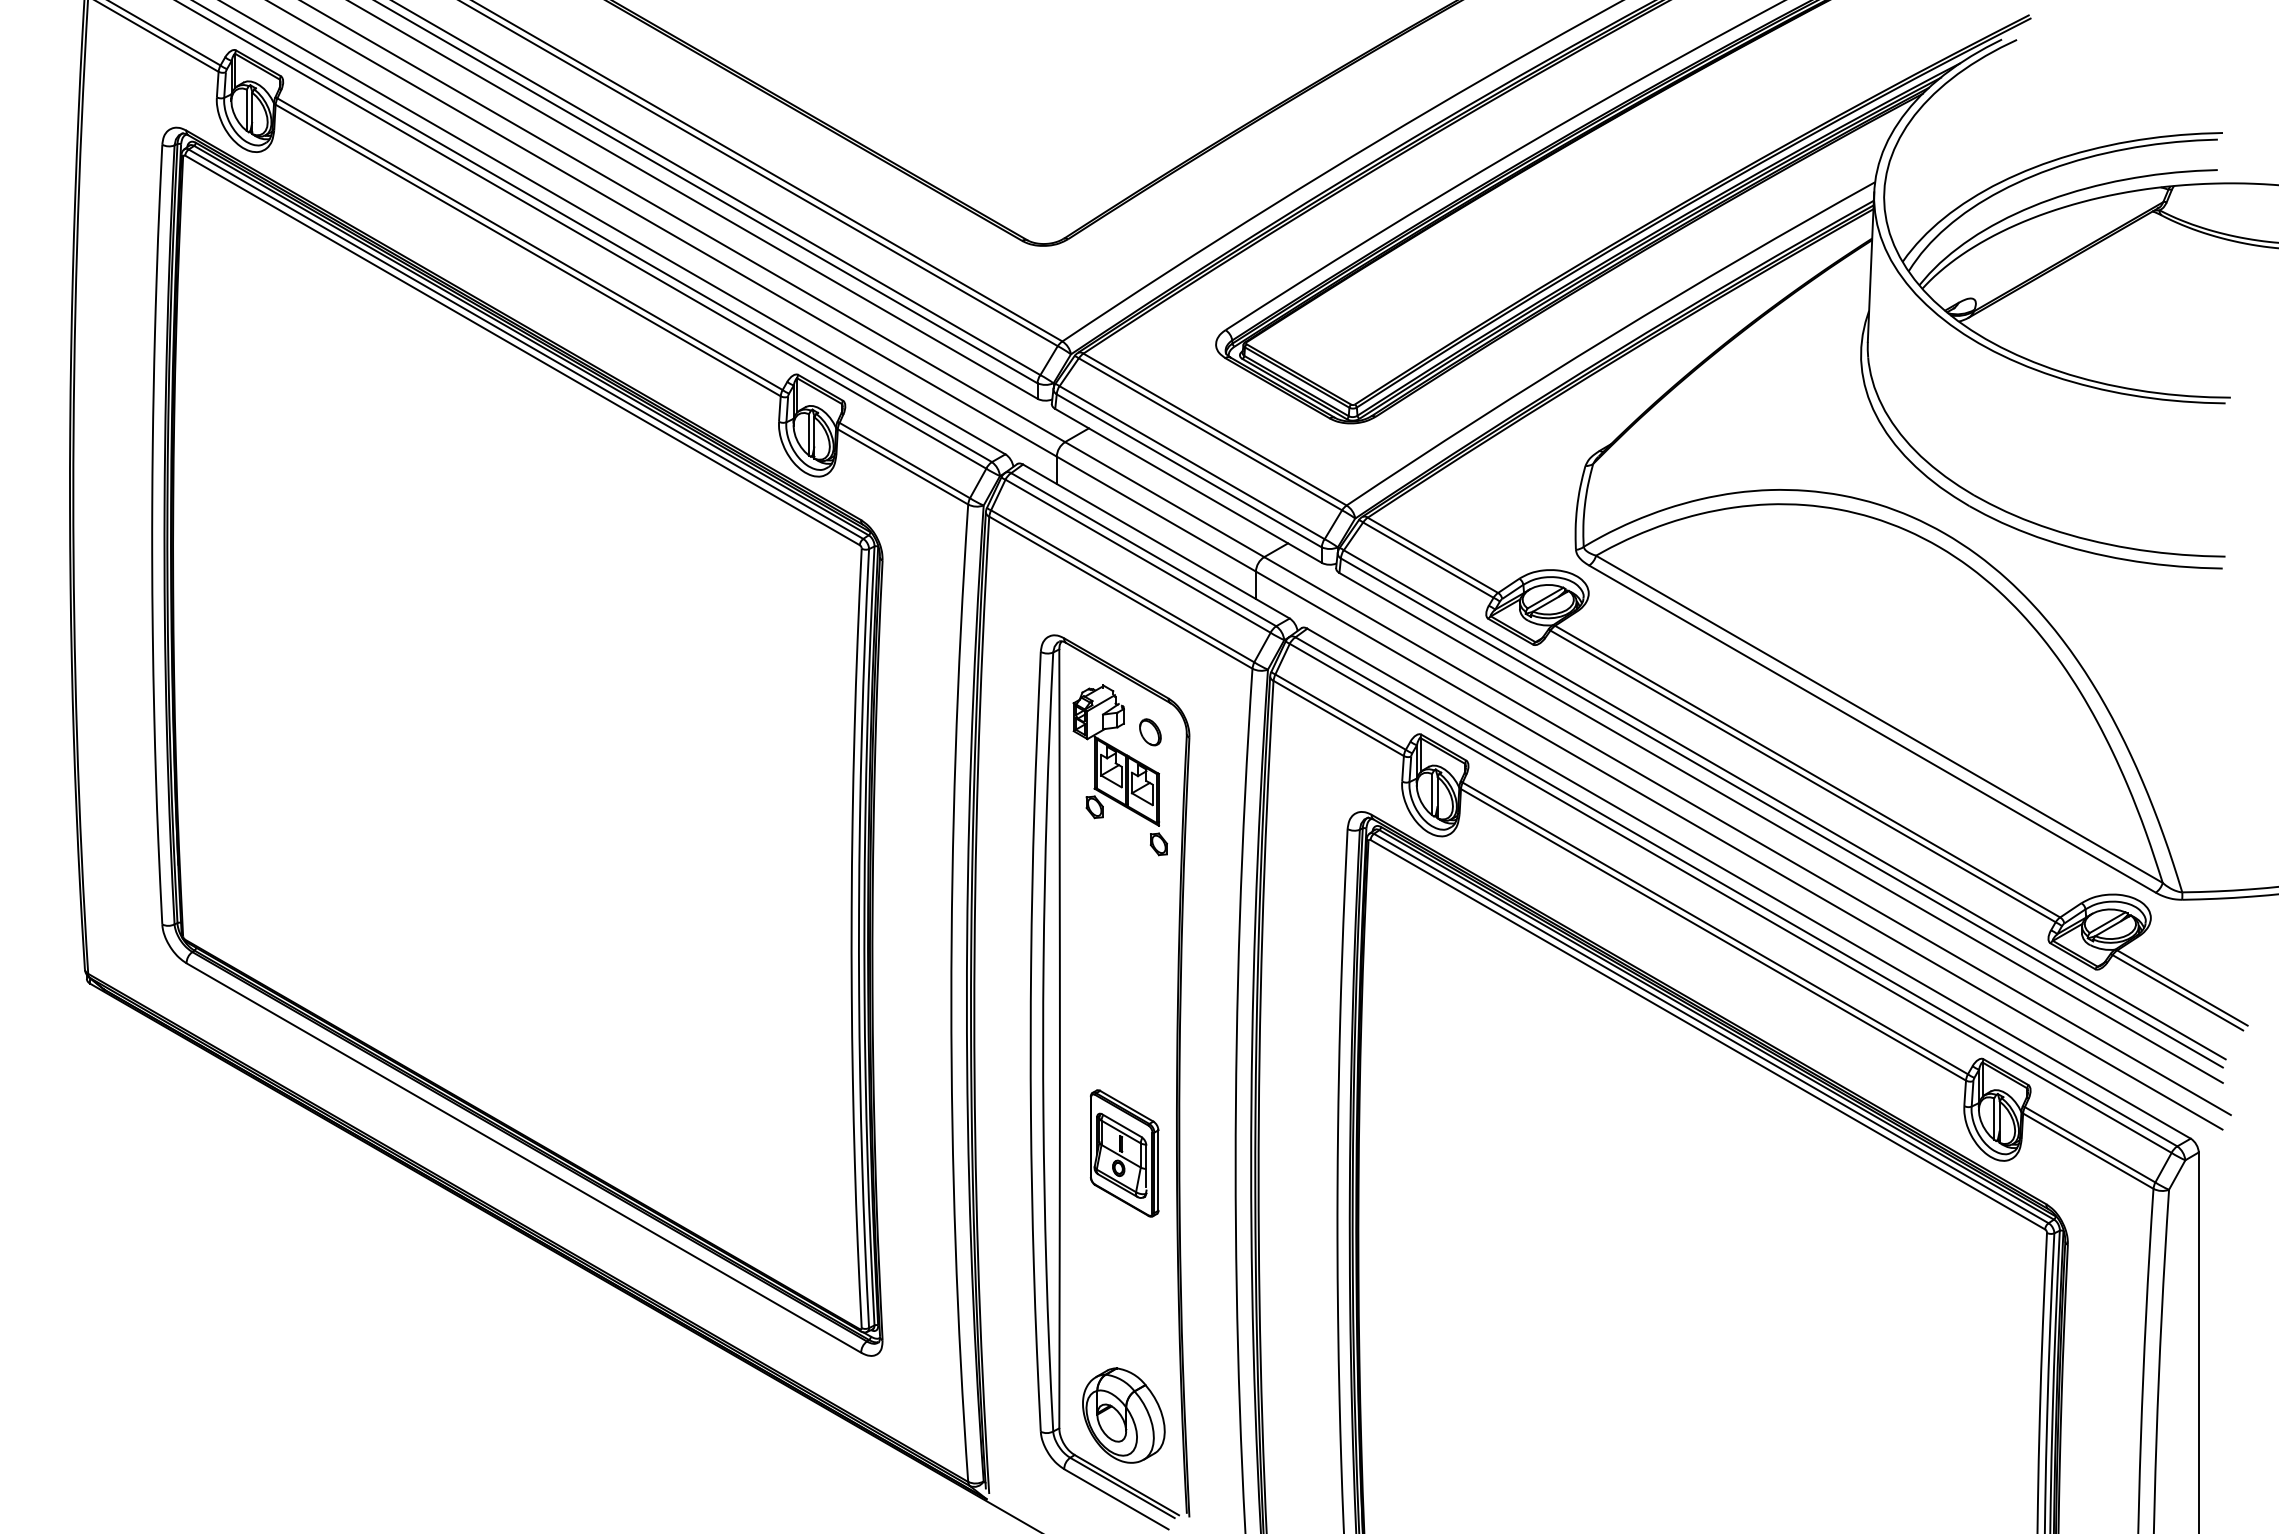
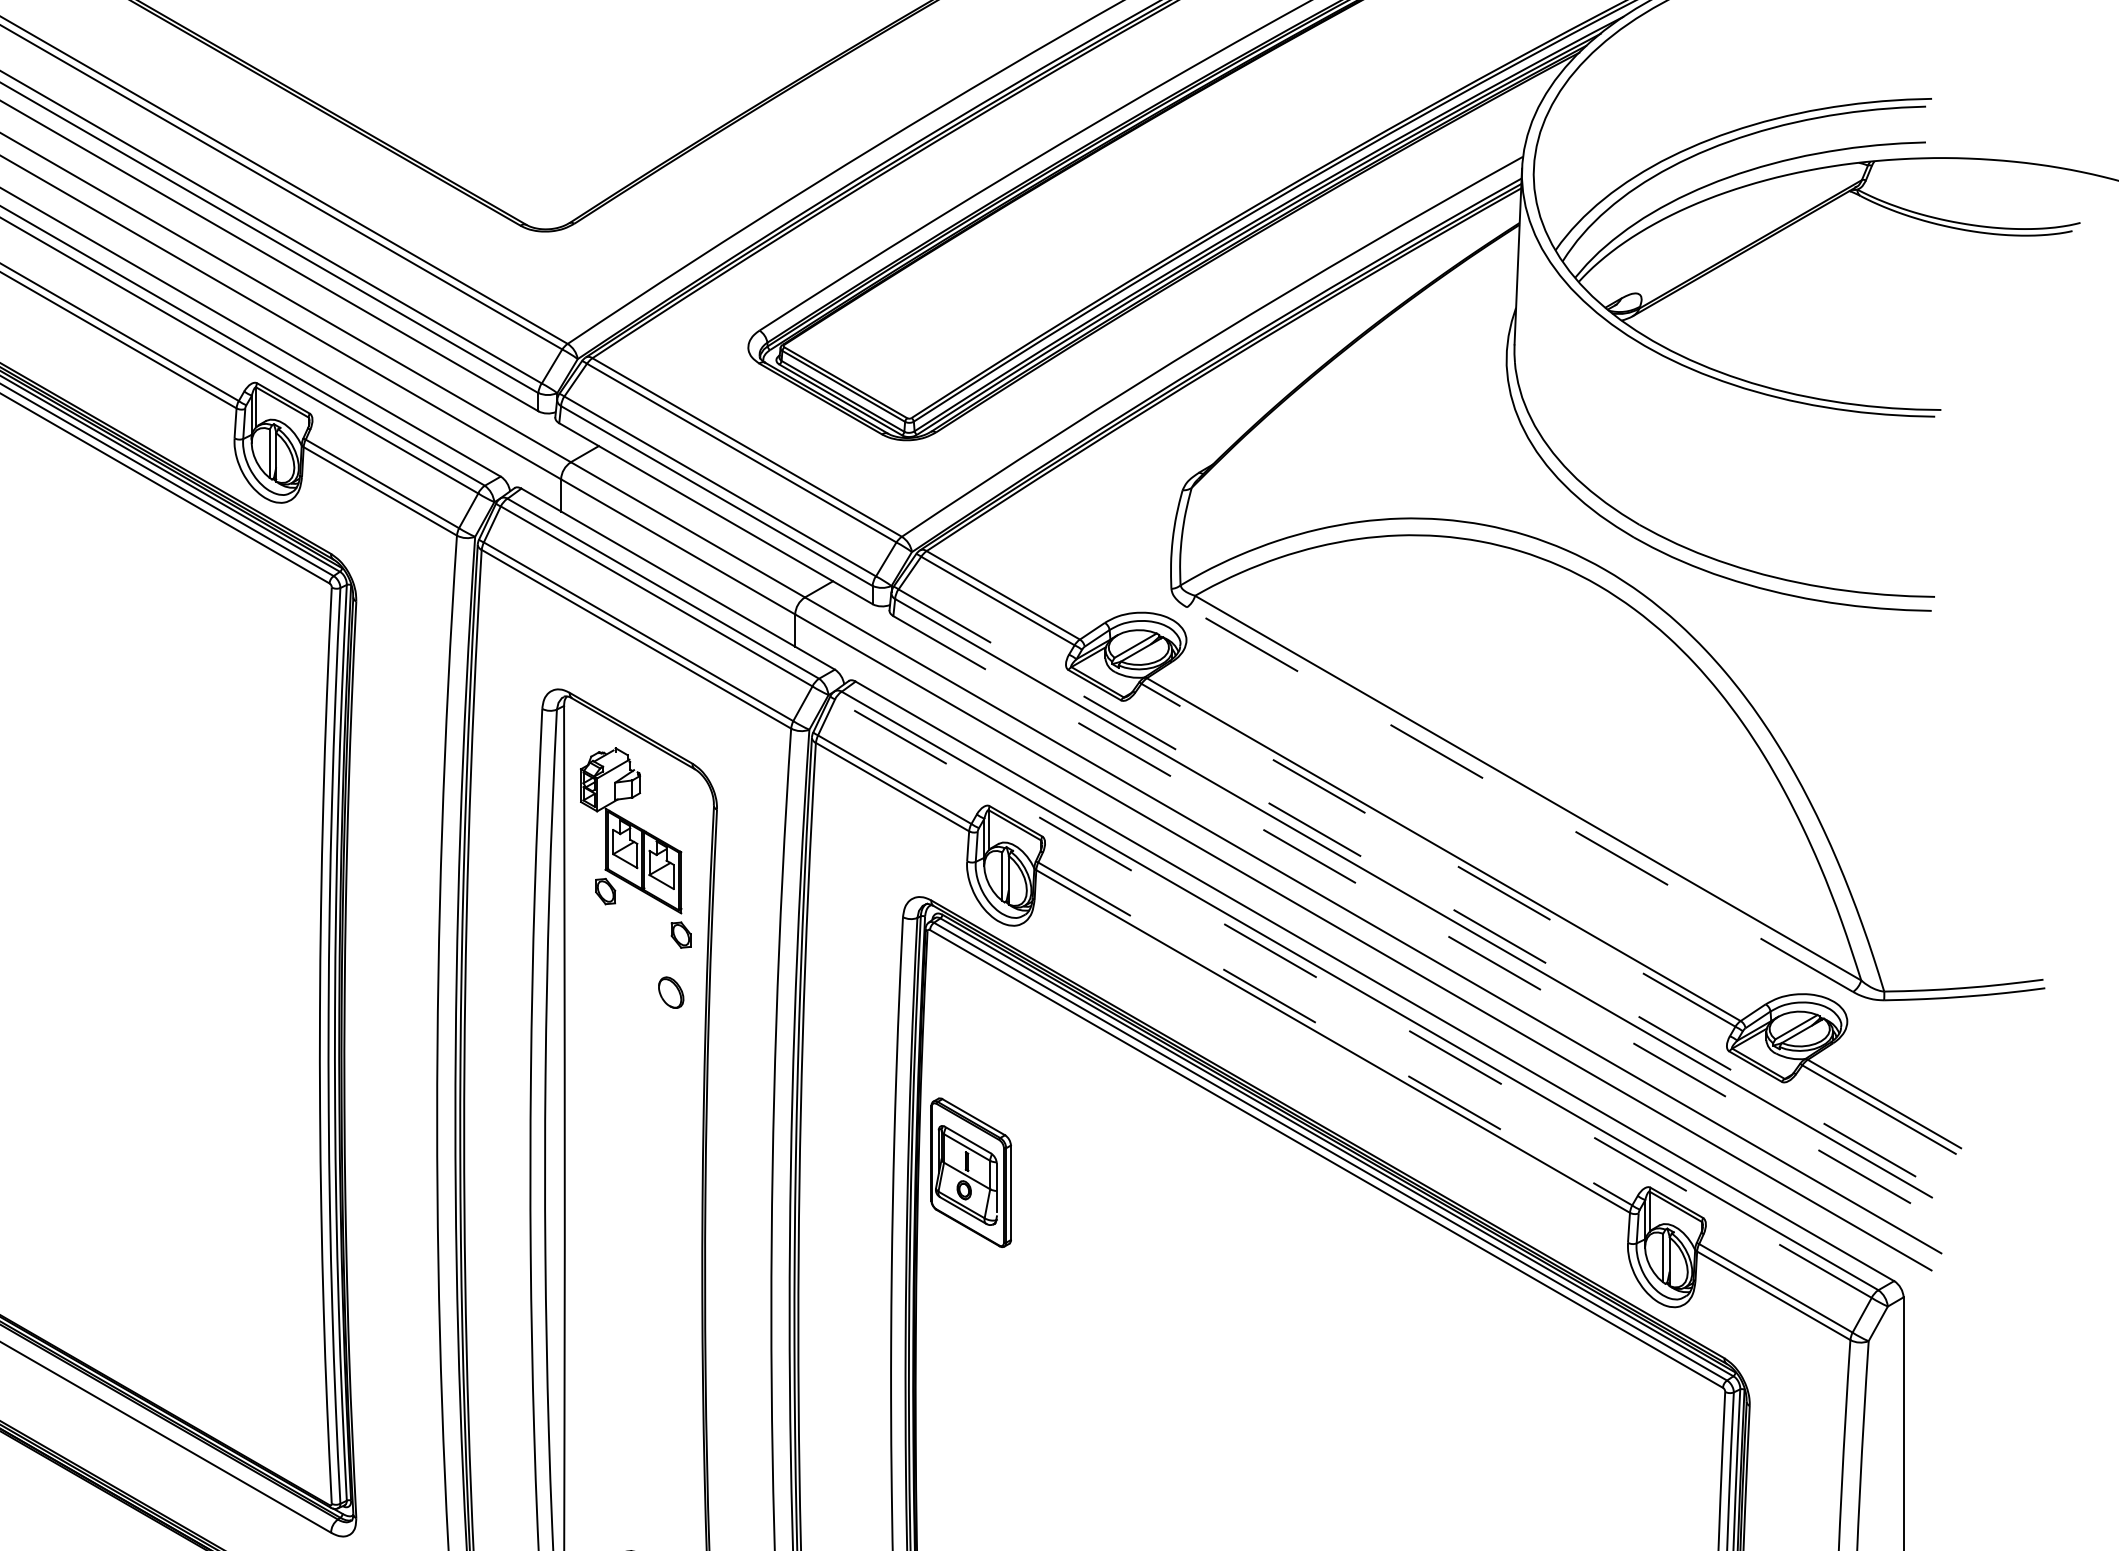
line: (1872, 728) -> (1520, 798), solid -> dashed
part: (1150, 732) -> (671, 992), moved
line: (1803, 776) -> (1438, 855), solid -> dashed
line: (1785, 805) -> (1417, 889), solid -> dashed
line: (1781, 828) -> (1413, 916), solid -> dashed
line: (1730, 898) -> (1353, 998), solid -> dashed
line: (1715, 928) -> (1335, 1034), solid -> dashed
part: (1124, 1153) -> (971, 1172), moved

